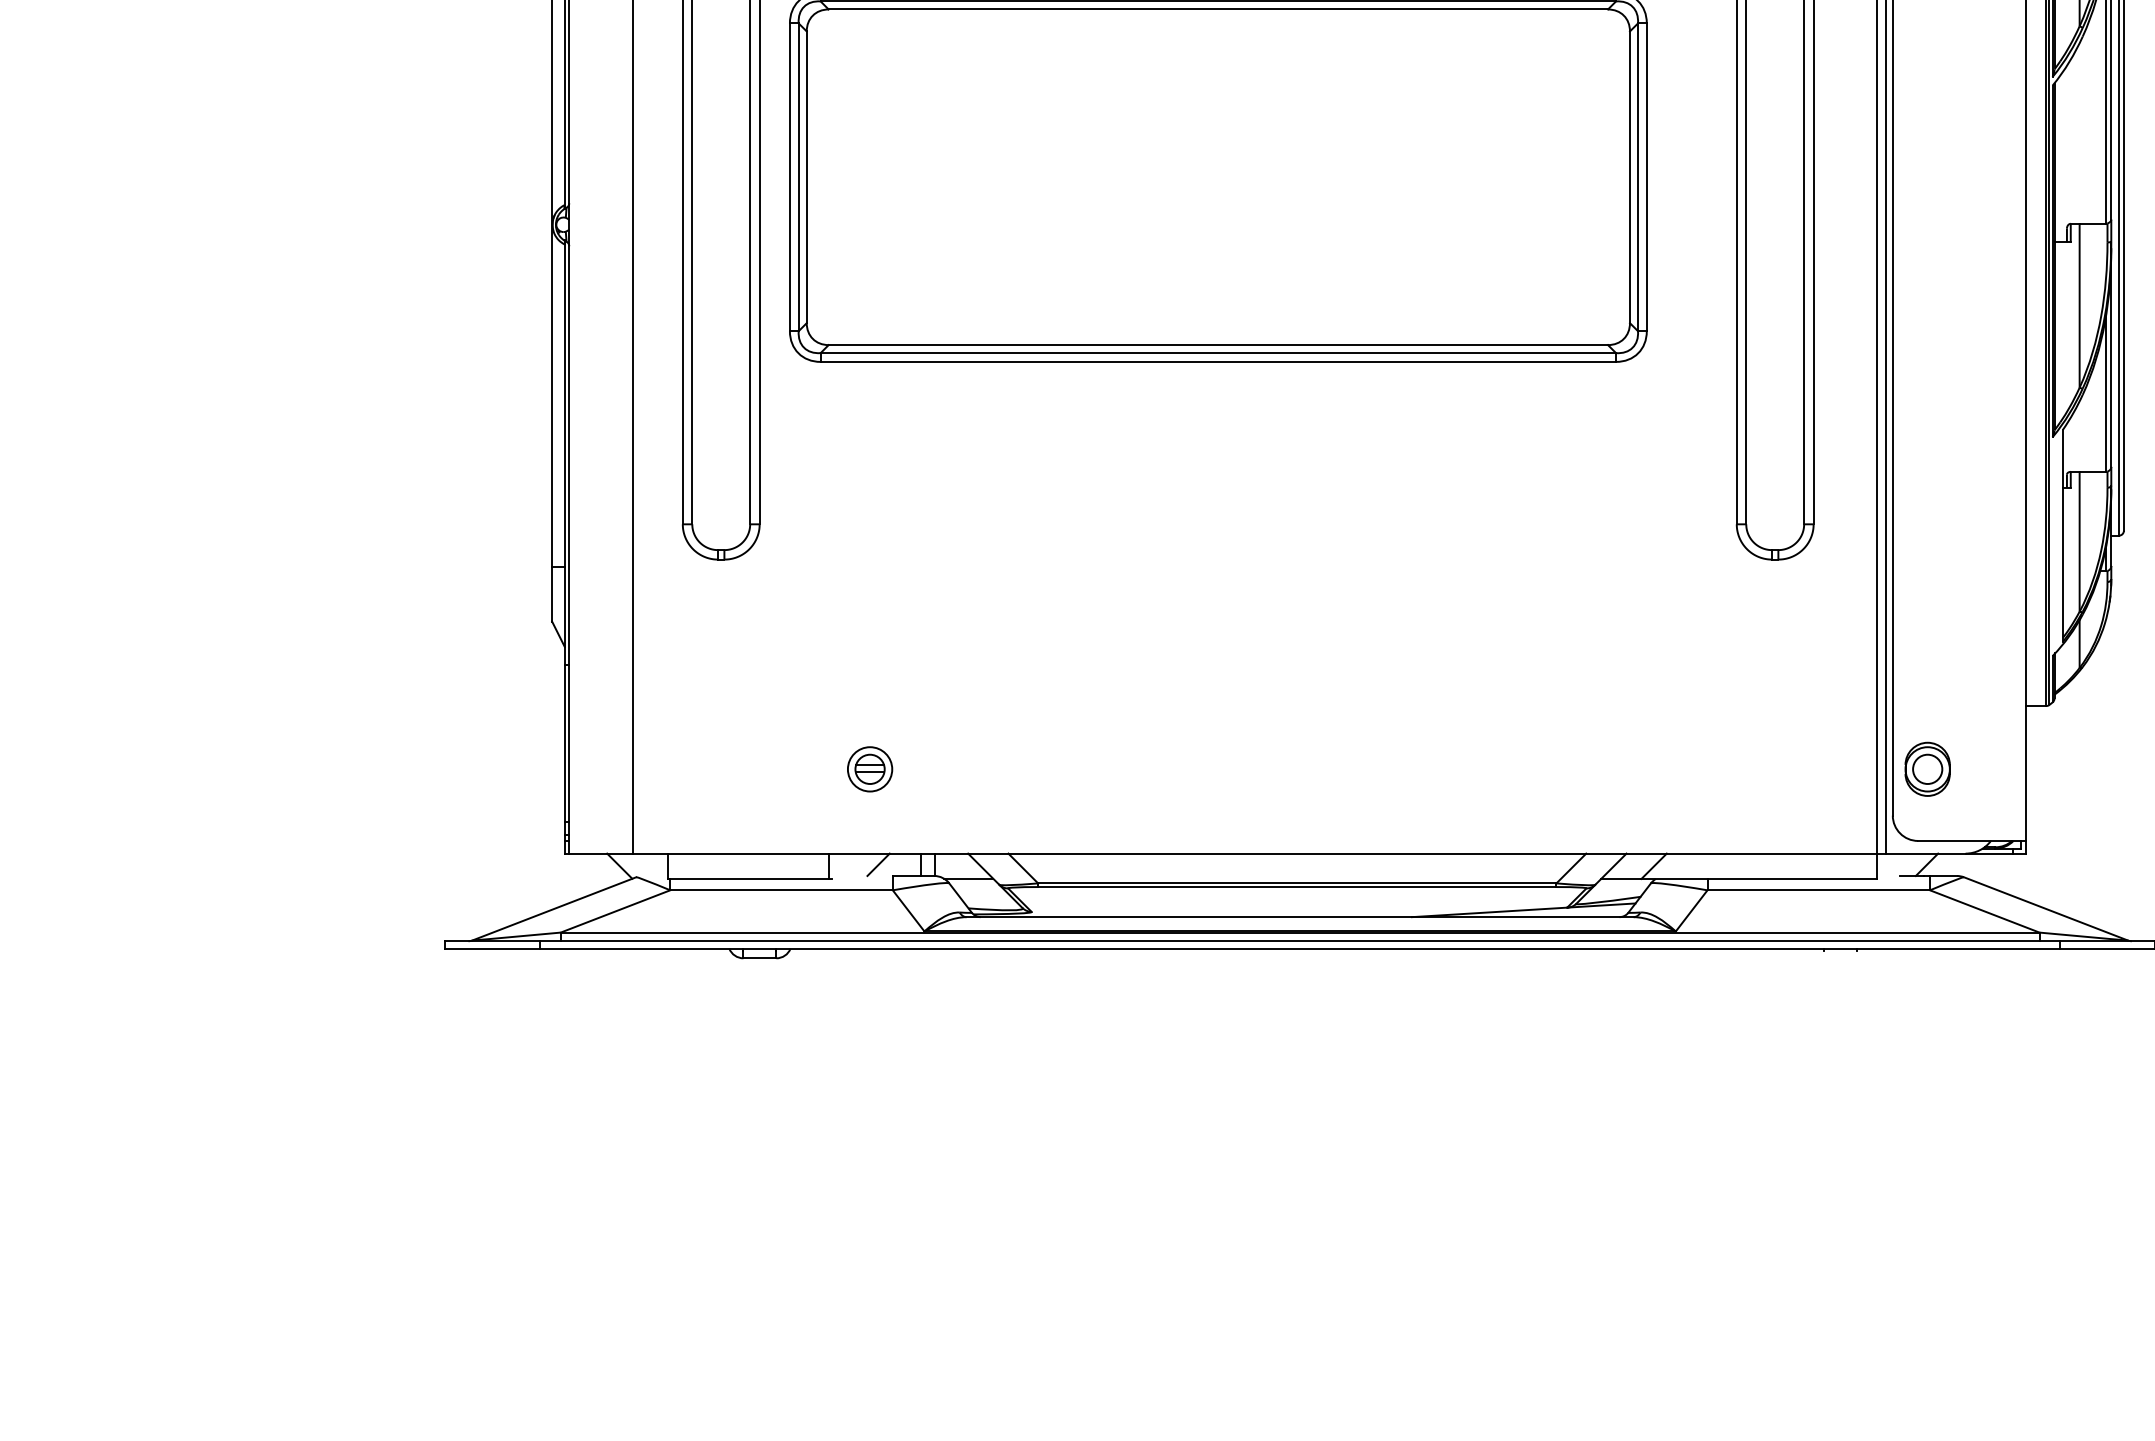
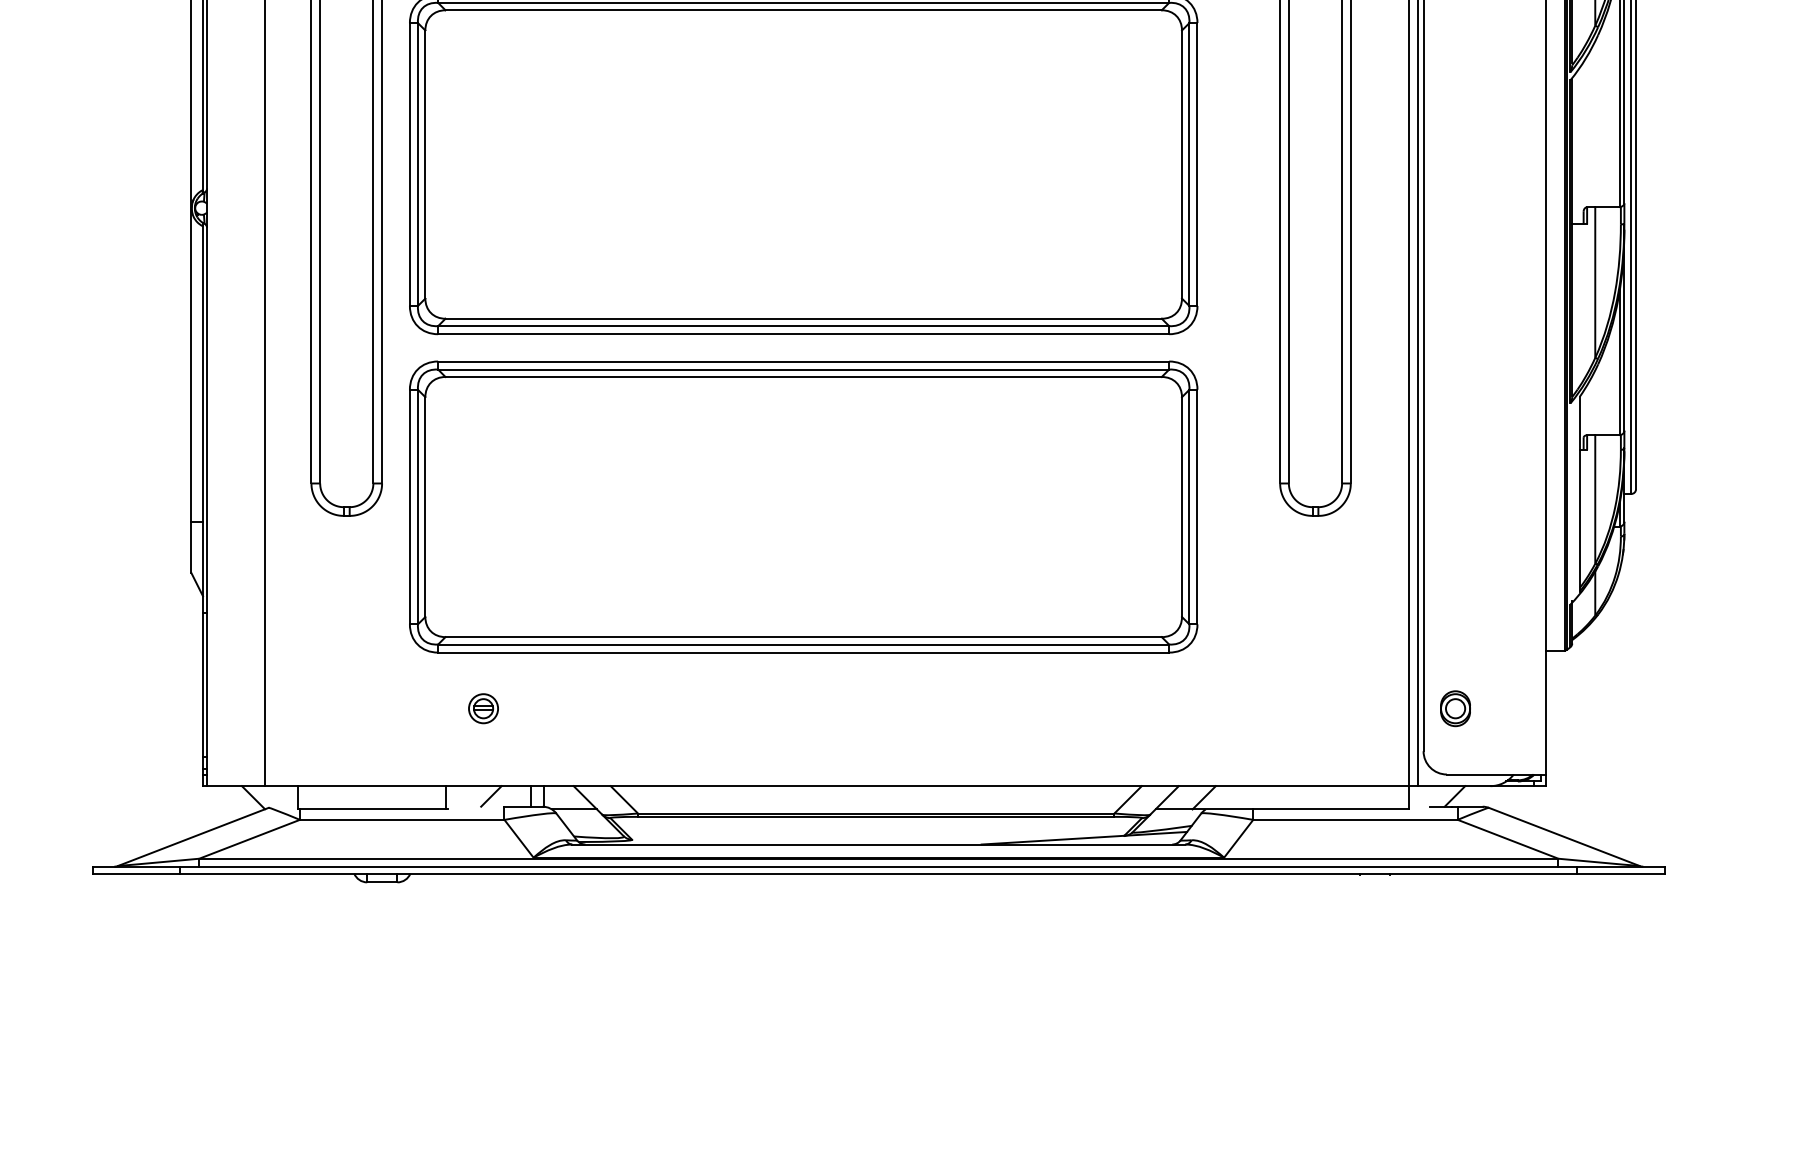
part: (1218, 549) -> (803, 506), added
part: (869, 769) -> (483, 708), size x0.71
part: (1927, 769) -> (1455, 708), size x0.71

